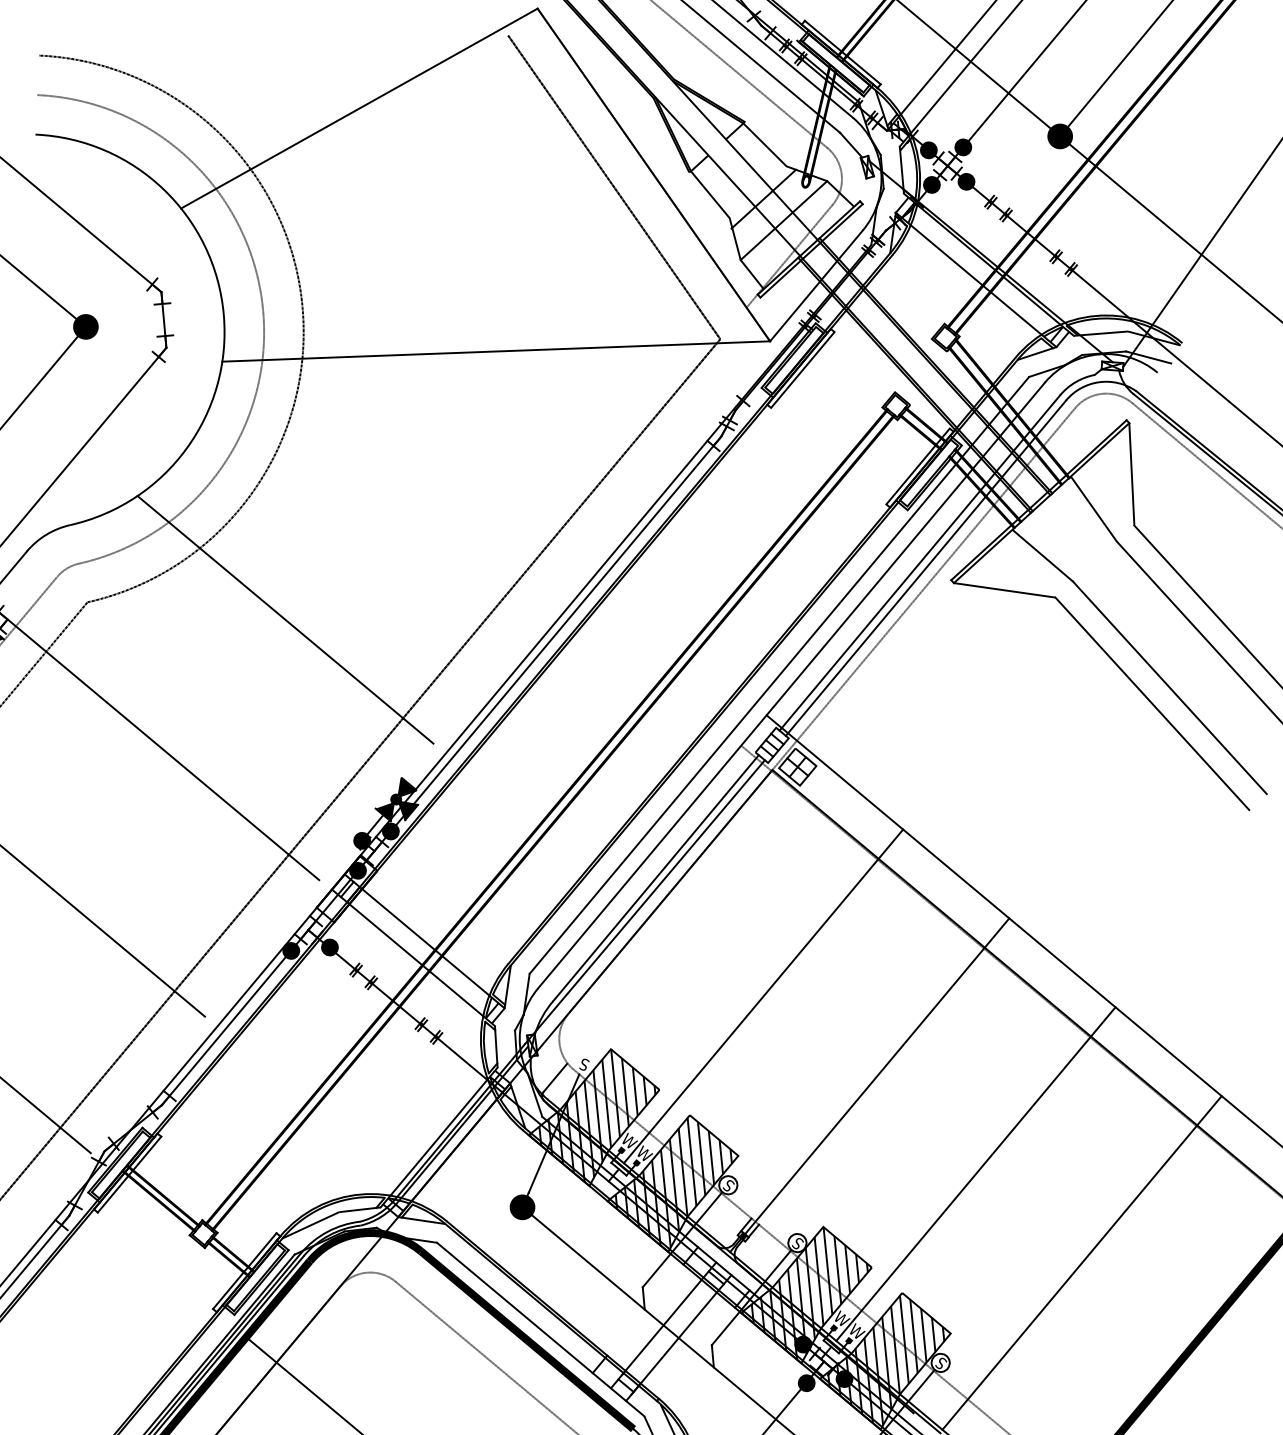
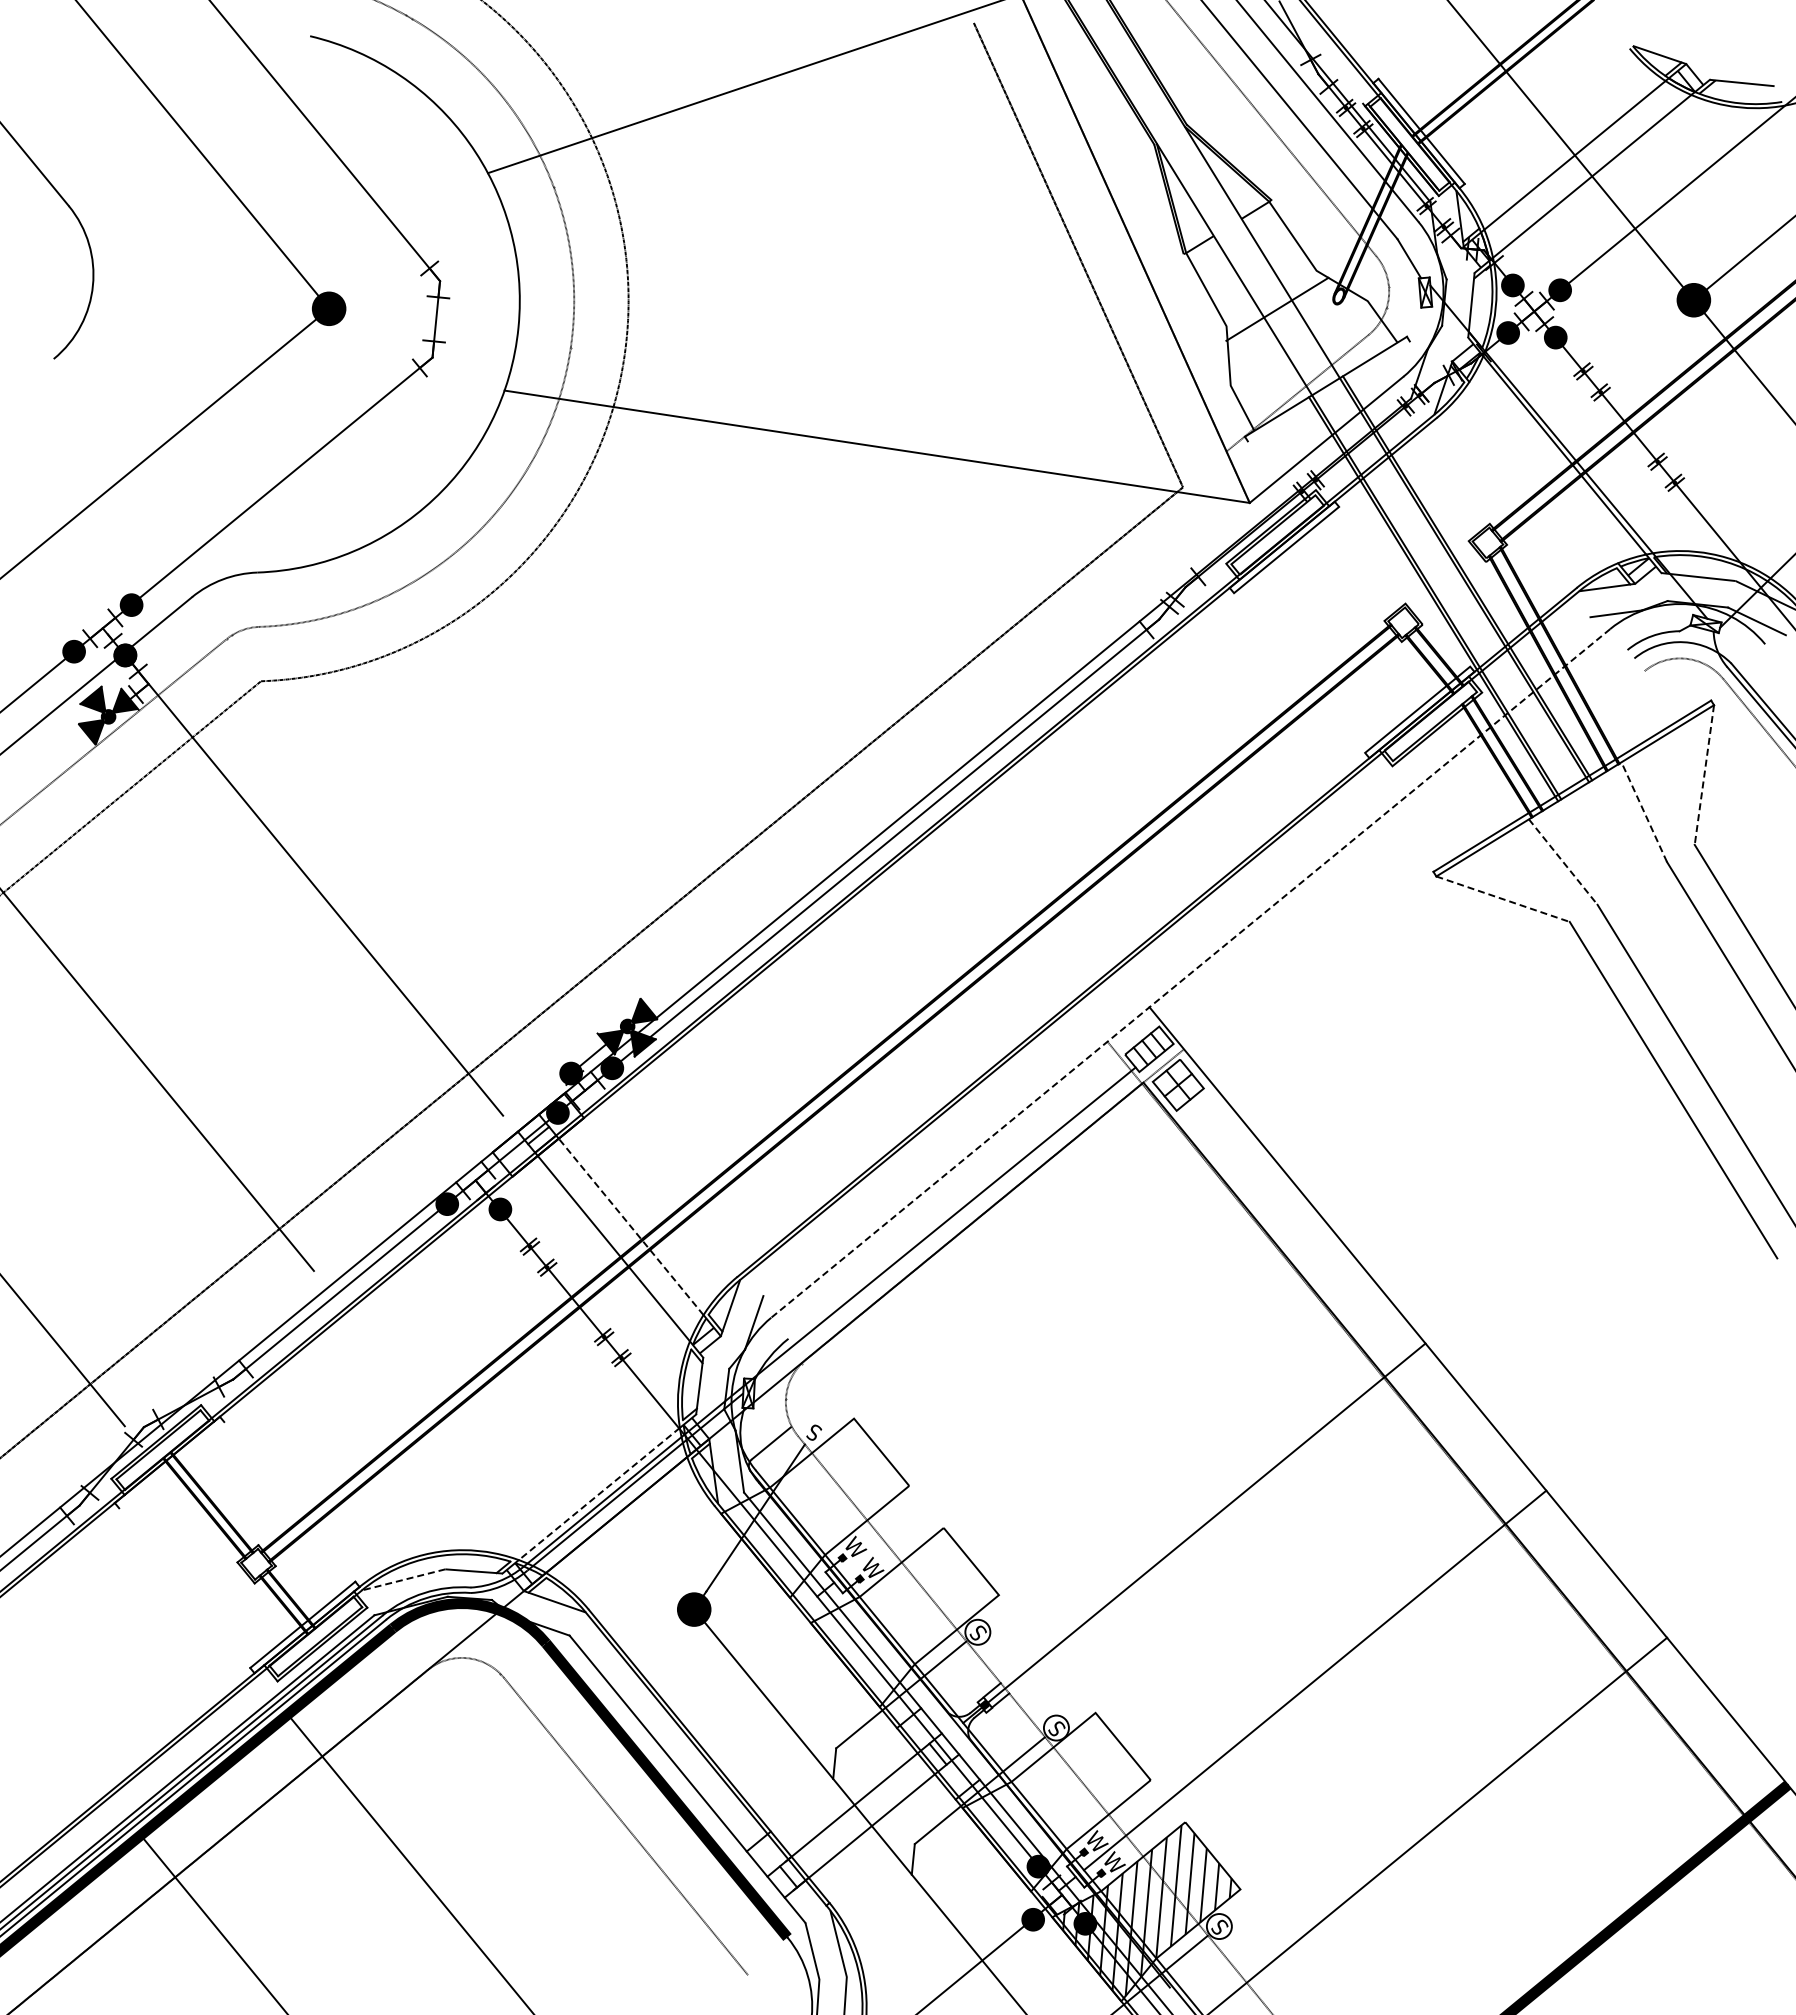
line: (783, 220) -> (1298, 343), removed
line: (811, 251) -> (1328, 391), removed
line: (975, 279) -> (1543, 472), removed
line: (1131, 474) -> (1704, 775), solid -> dashed
line: (1094, 509) -> (1644, 812), solid -> dashed
line: (1042, 555) -> (1563, 862), solid -> dashed
line: (919, 562) -> (1395, 840), removed
line: (926, 568) -> (1402, 849), removed
line: (936, 574) -> (1414, 860), removed
line: (1005, 590) -> (1503, 899), solid -> dashed
line: (285, 619) -> (523, 755), removed
line: (779, 675) -> (1176, 956), removed
line: (791, 685) -> (1190, 973), solid -> dashed
line: (655, 877) -> (958, 1198), removed
line: (425, 942) -> (630, 1226), solid -> dashed
line: (763, 995) -> (1073, 1385), removed
hatch: (592, 1116) -> (812, 1504), removed
line: (438, 1137) -> (598, 1494), solid -> dashed
line: (129, 1174) -> (171, 1465), removed
hatch: (674, 1183) -> (905, 1616), removed
line: (310, 1225) -> (403, 1580), solid -> dashed
hatch: (805, 1294) -> (1054, 1799), removed

